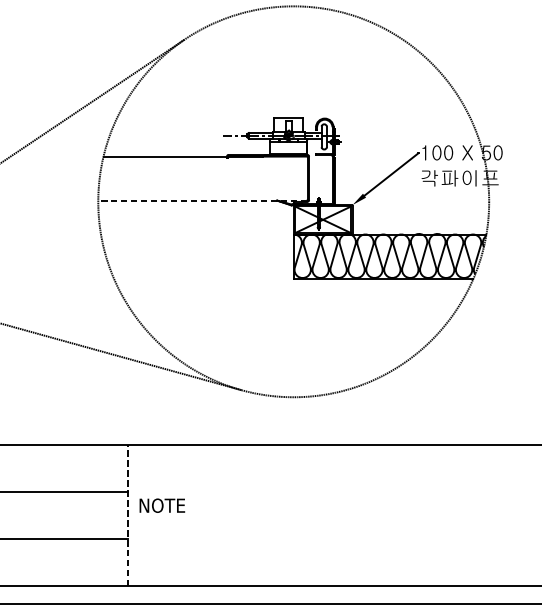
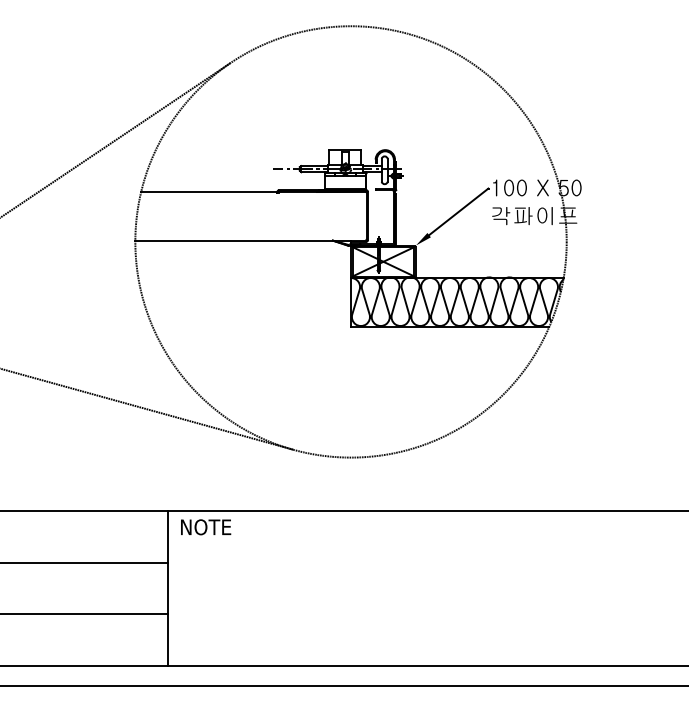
line: (201, 200) -> (249, 240), dashed -> solid
text: (162, 505) -> (206, 527), moved
line: (128, 515) -> (168, 588), dashed -> solid

